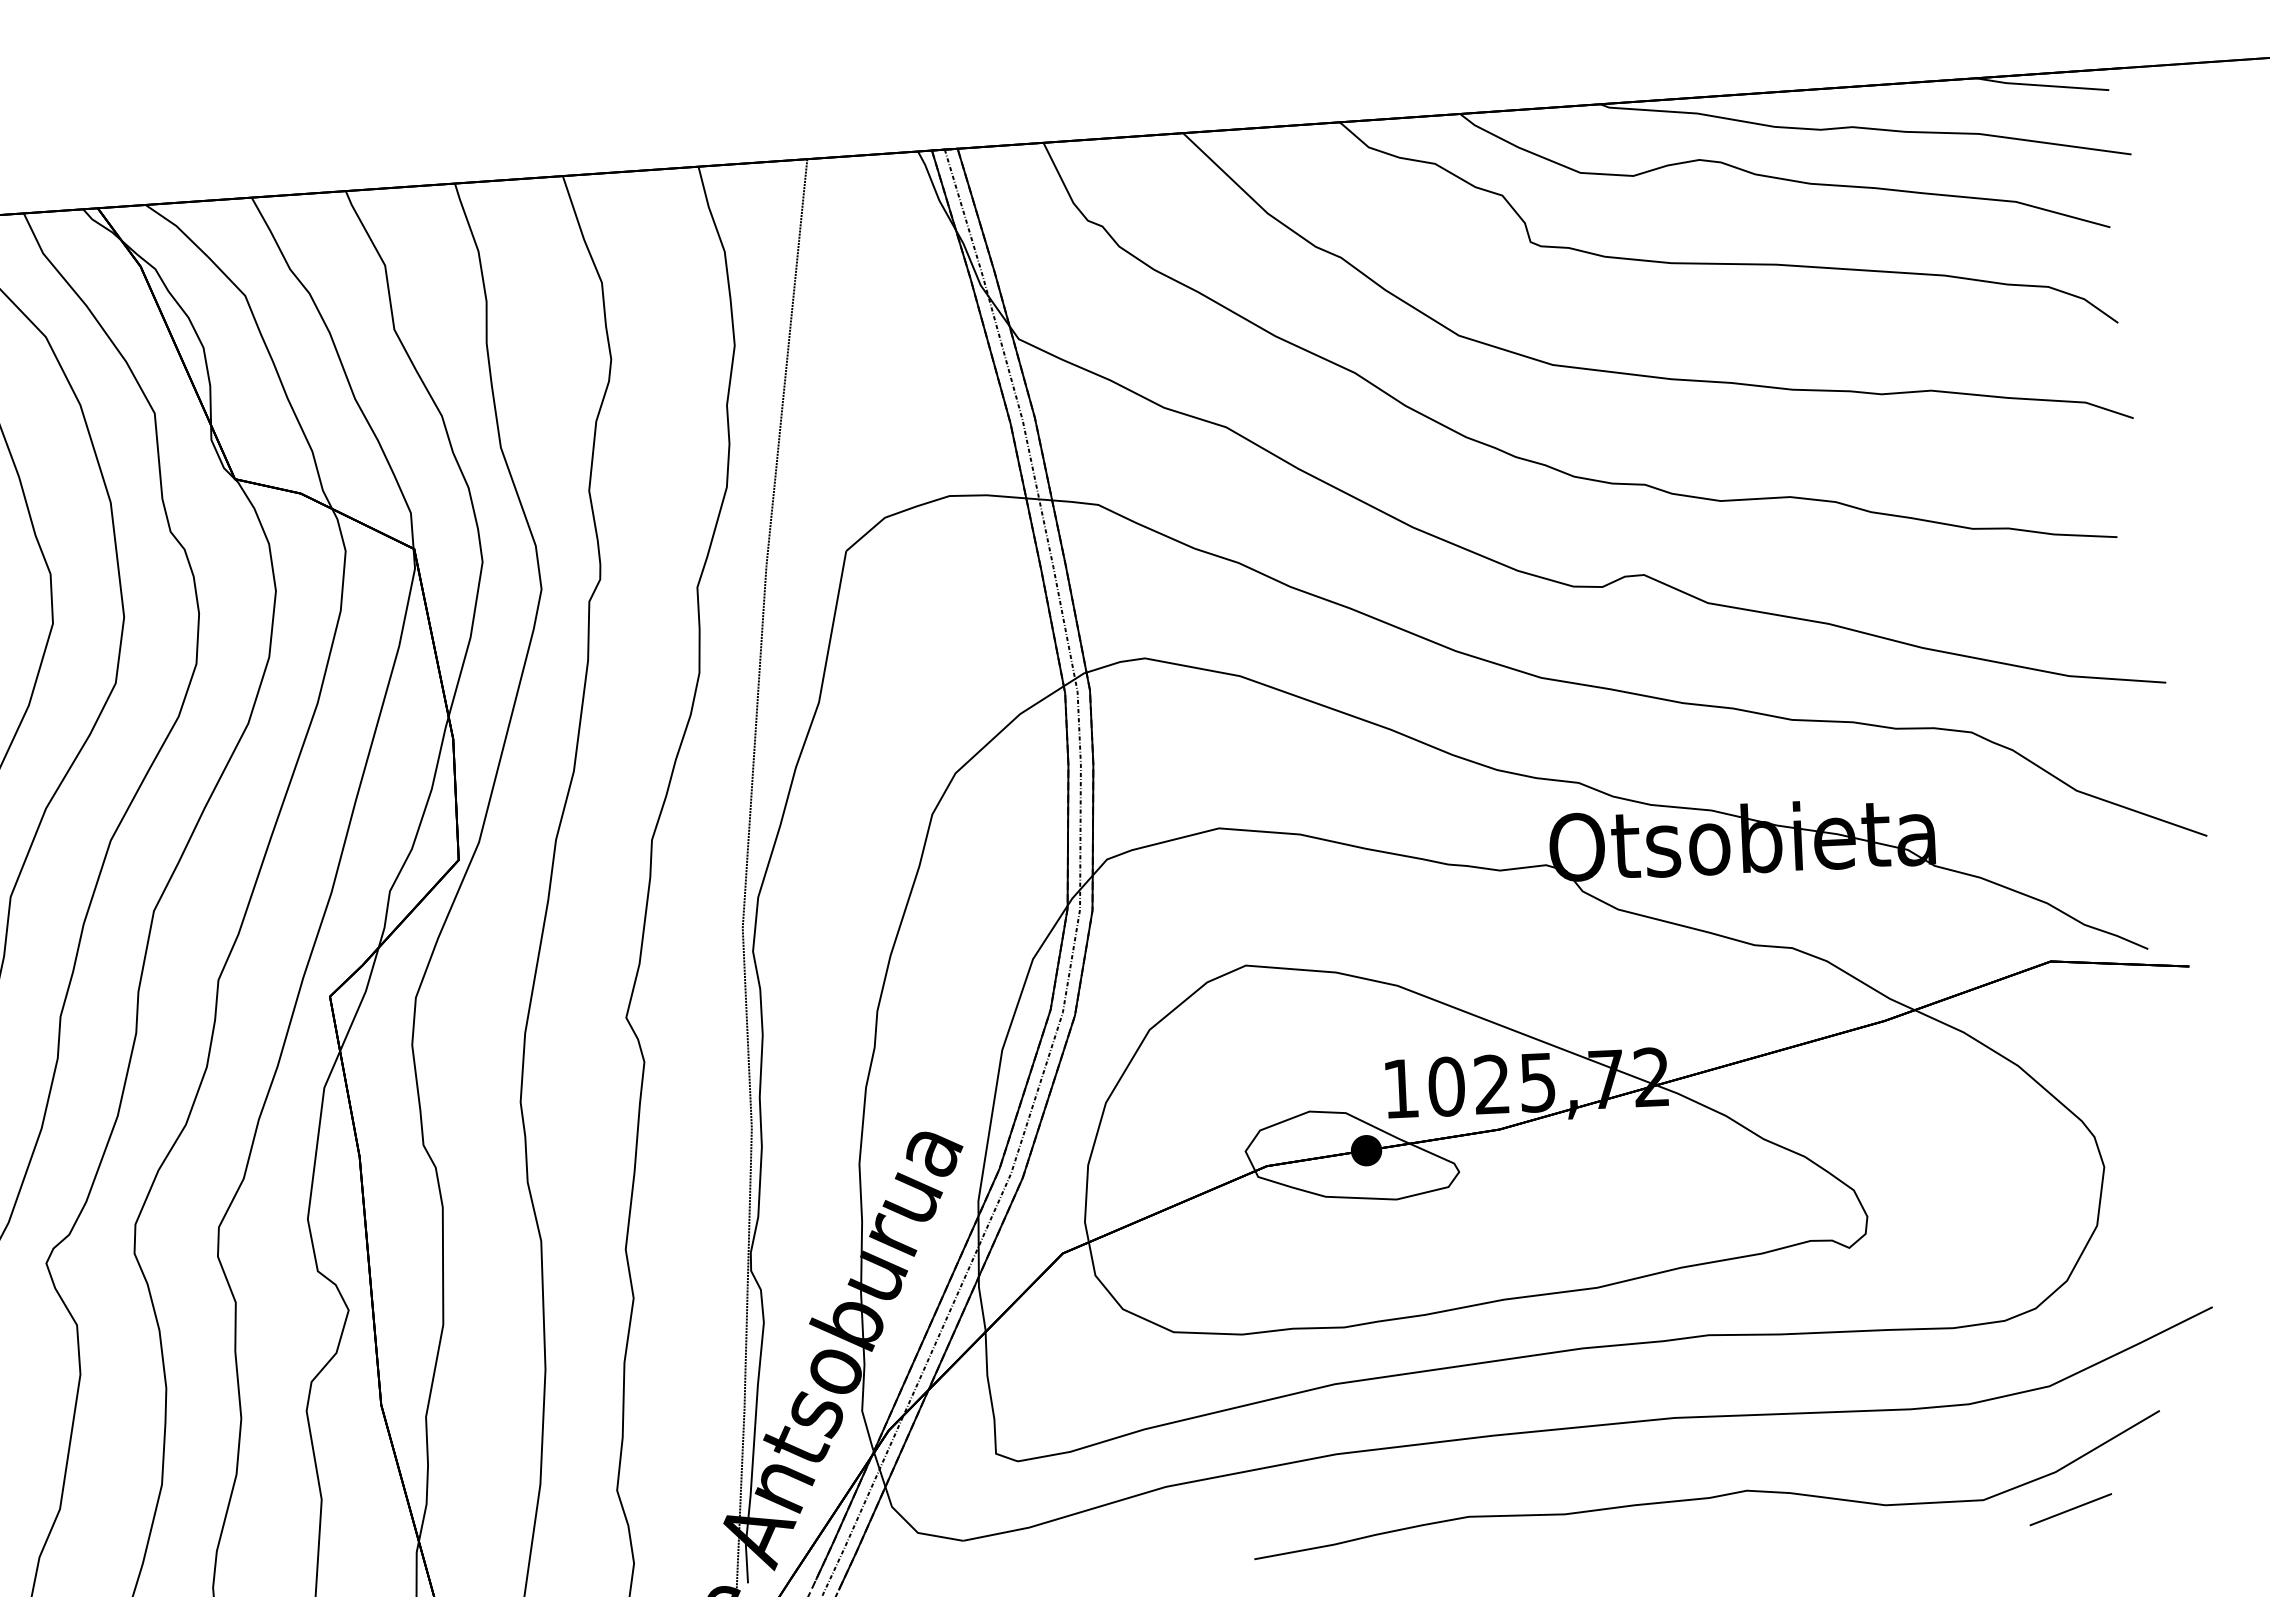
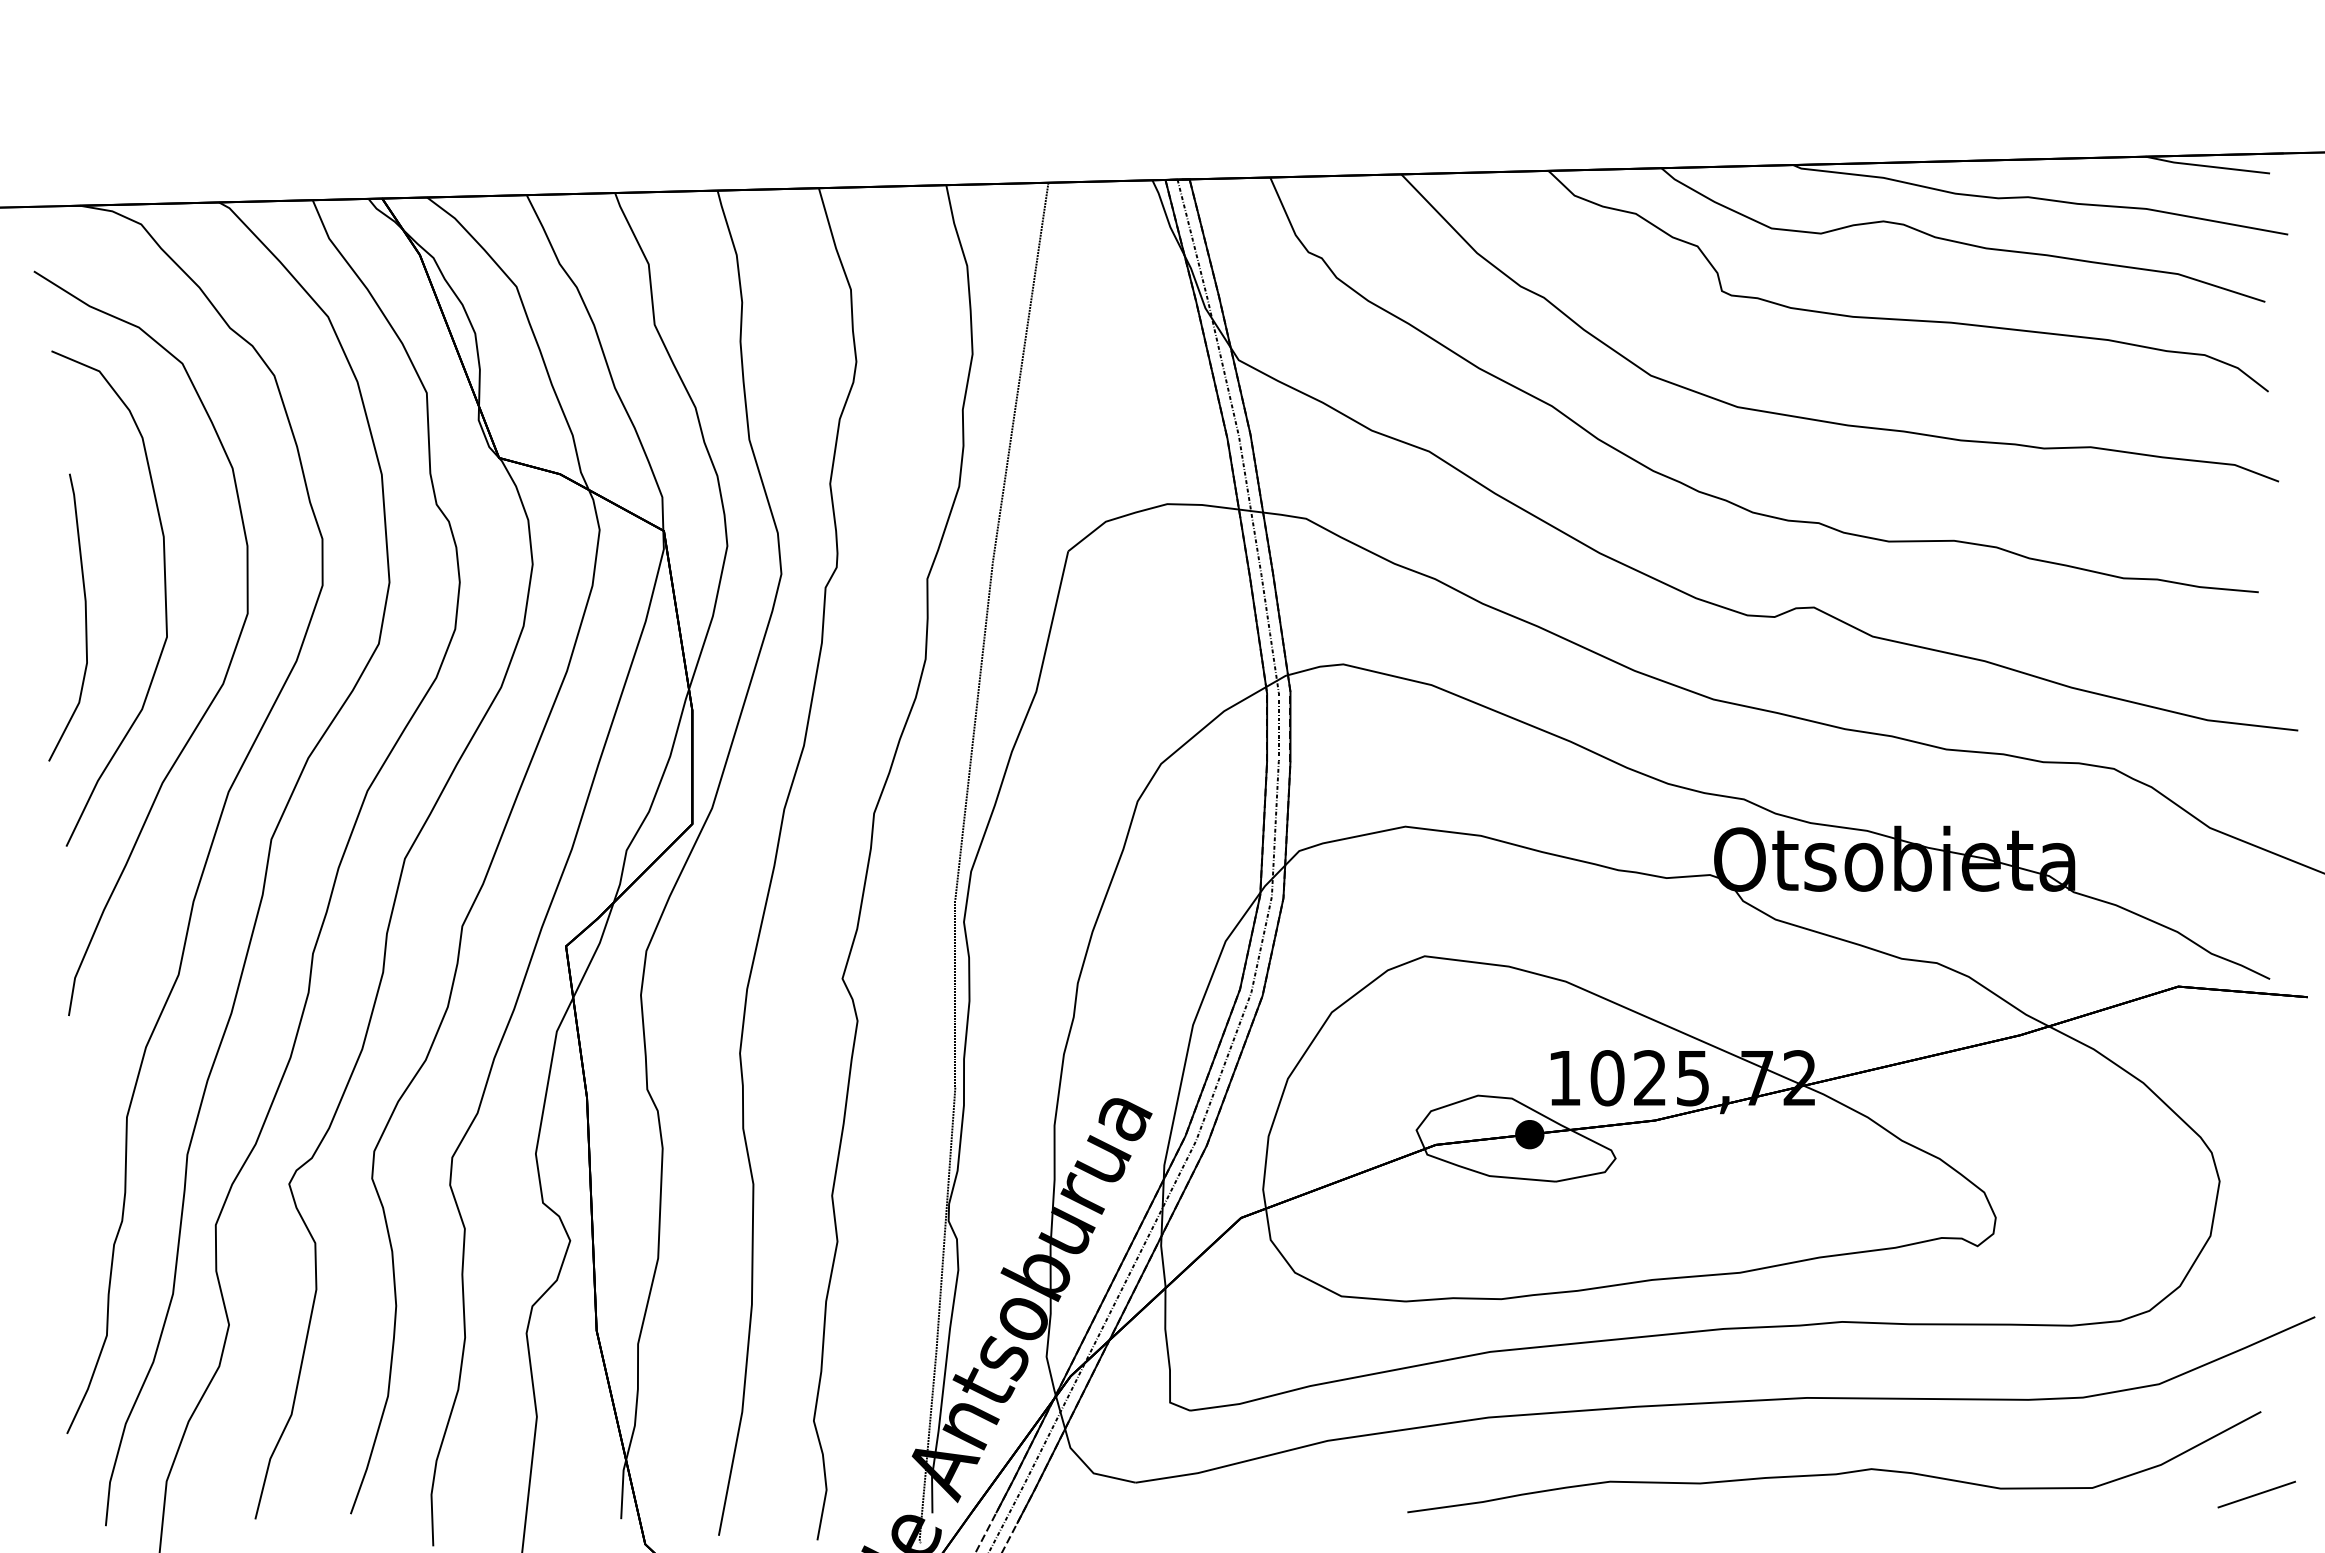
line: (2070, 1509) -> (2256, 1494), moved

